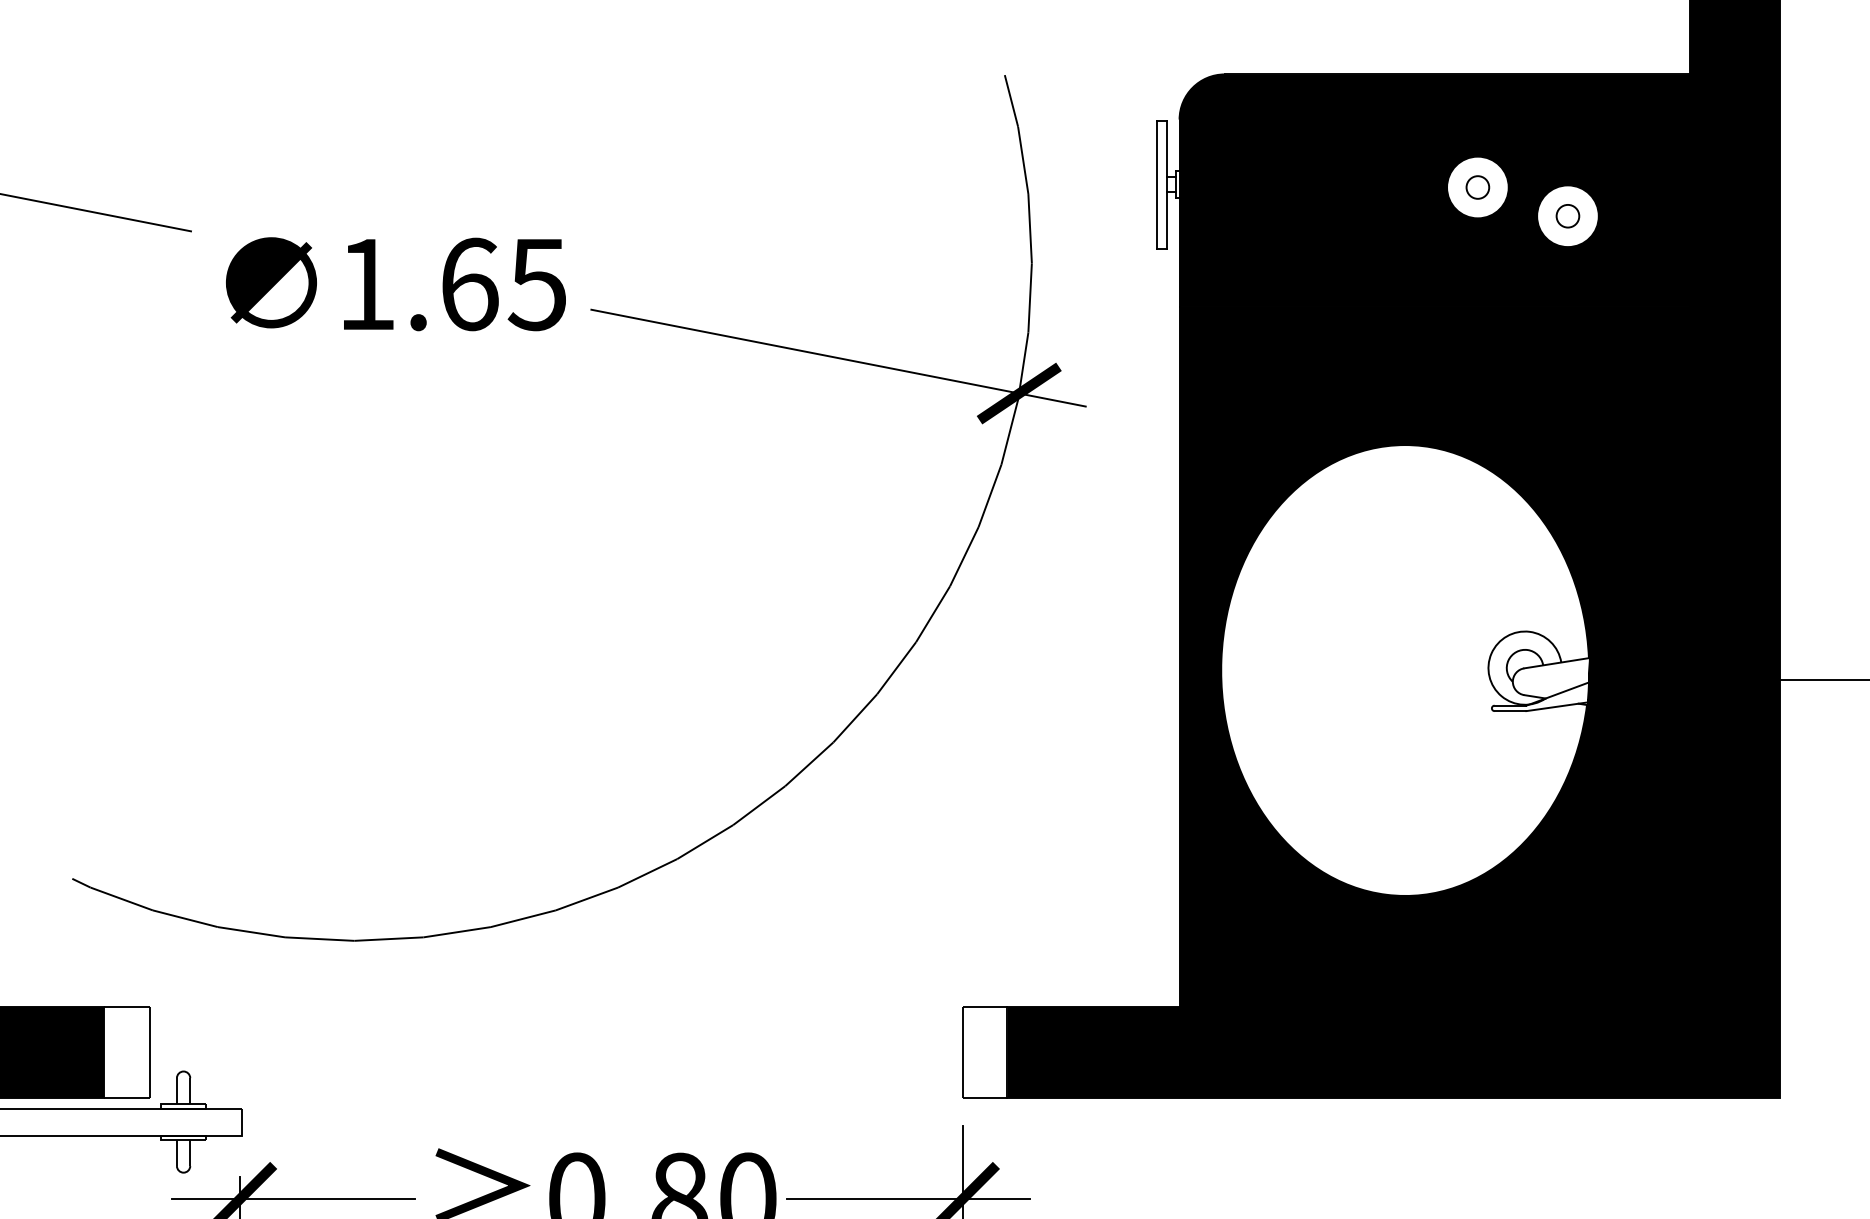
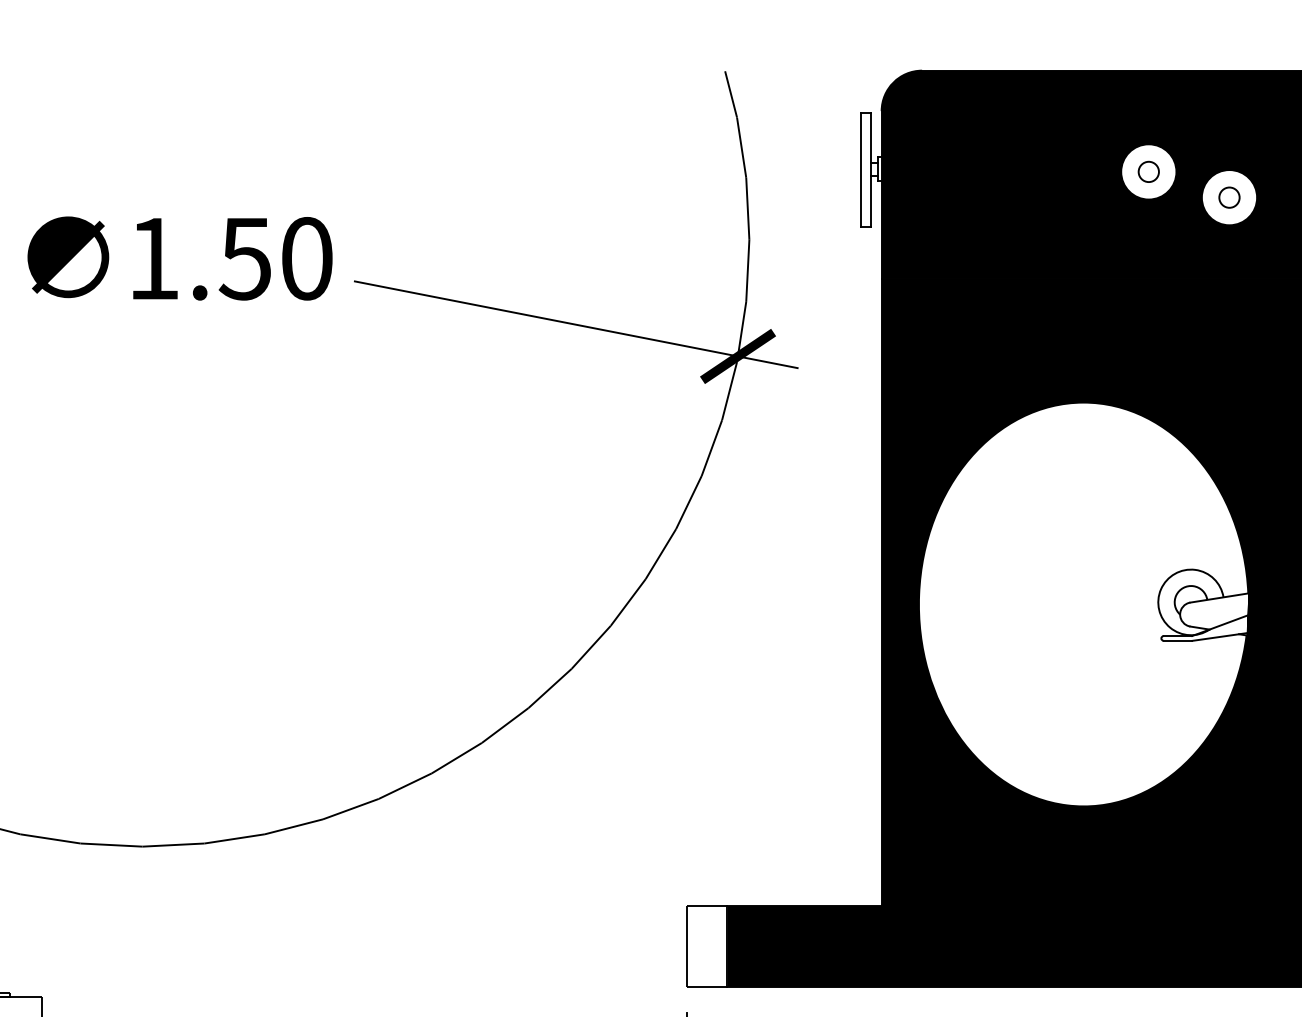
text: (502, 284) -> (275, 258), 1.65 -> 1.50

